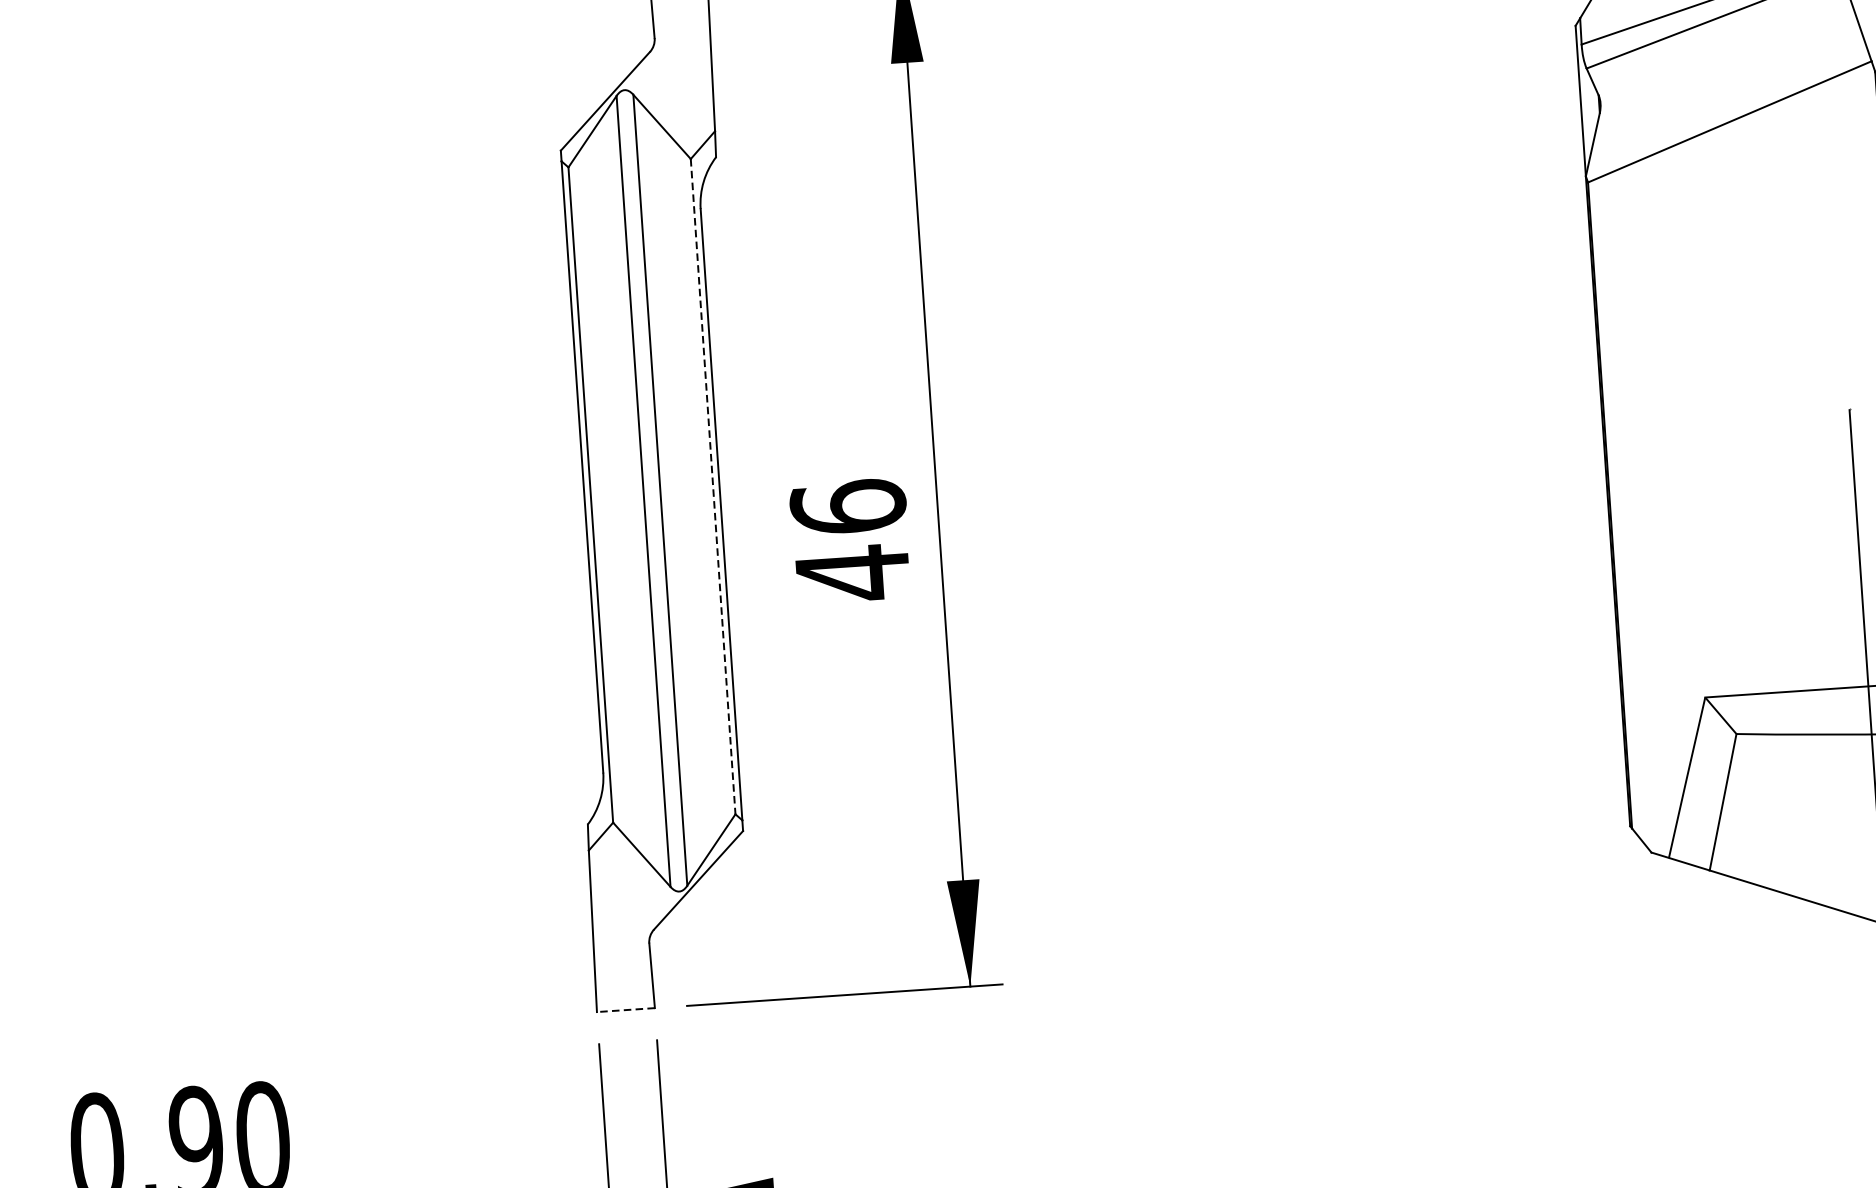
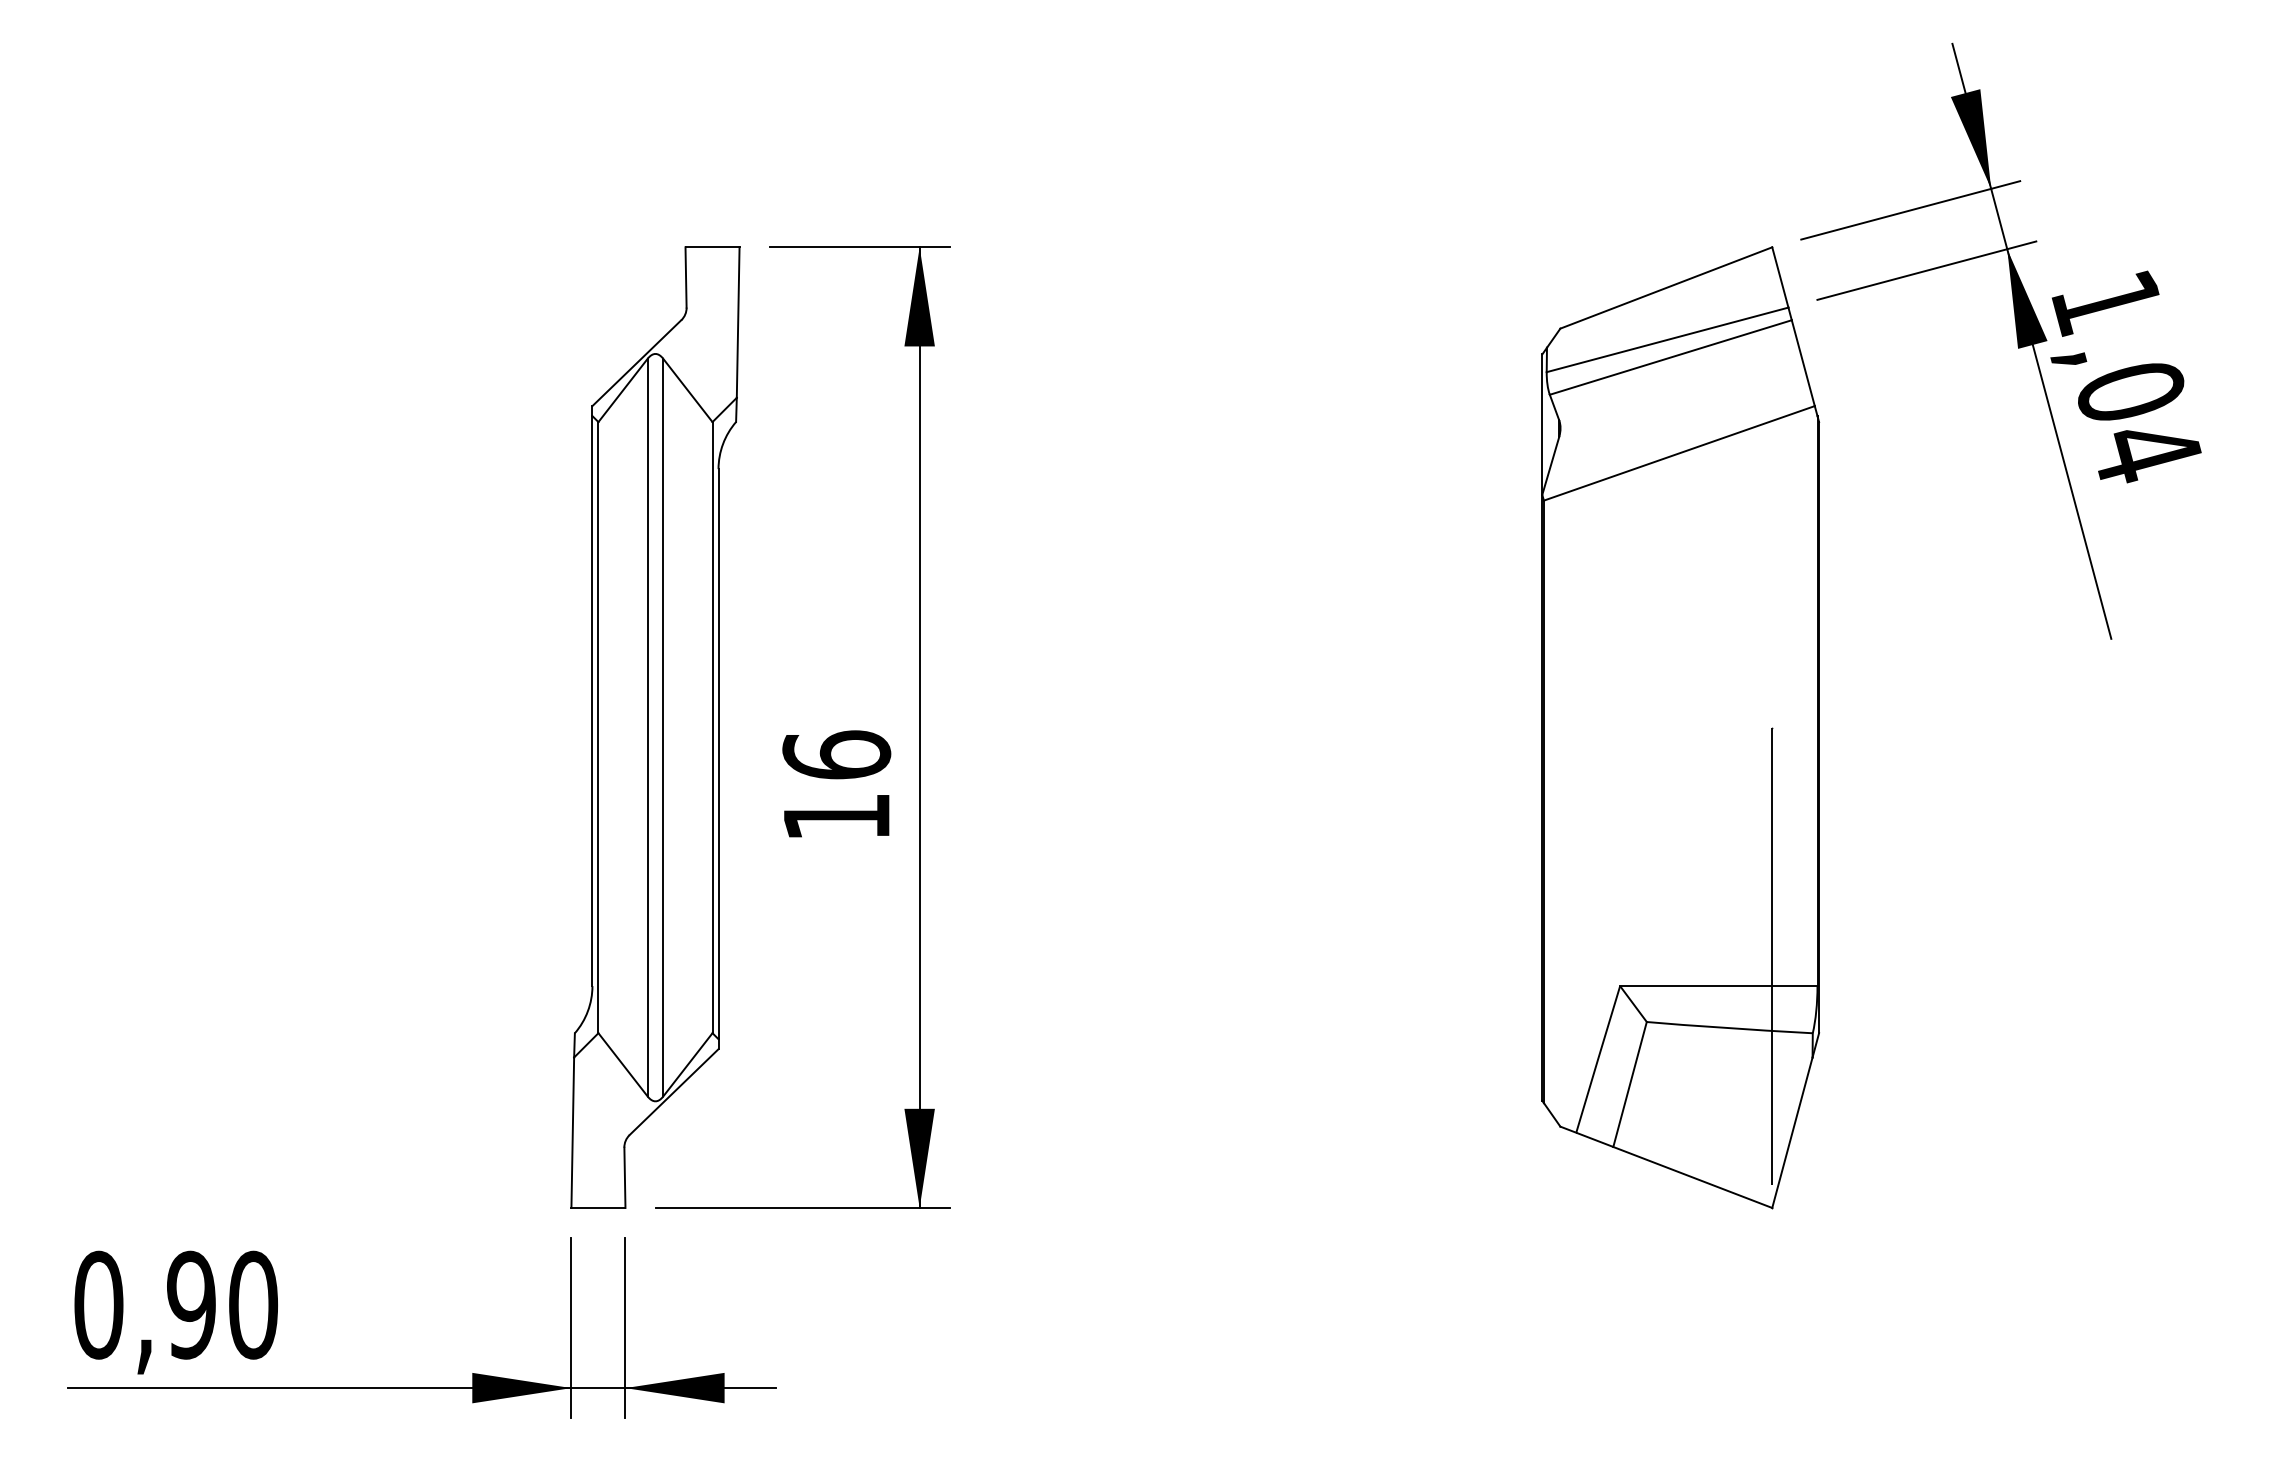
line: (713, 486) -> (712, 727), dashed -> solid
text: (852, 573) -> (836, 817), 46 -> 16
line: (624, 1009) -> (597, 1207), dashed -> solid

